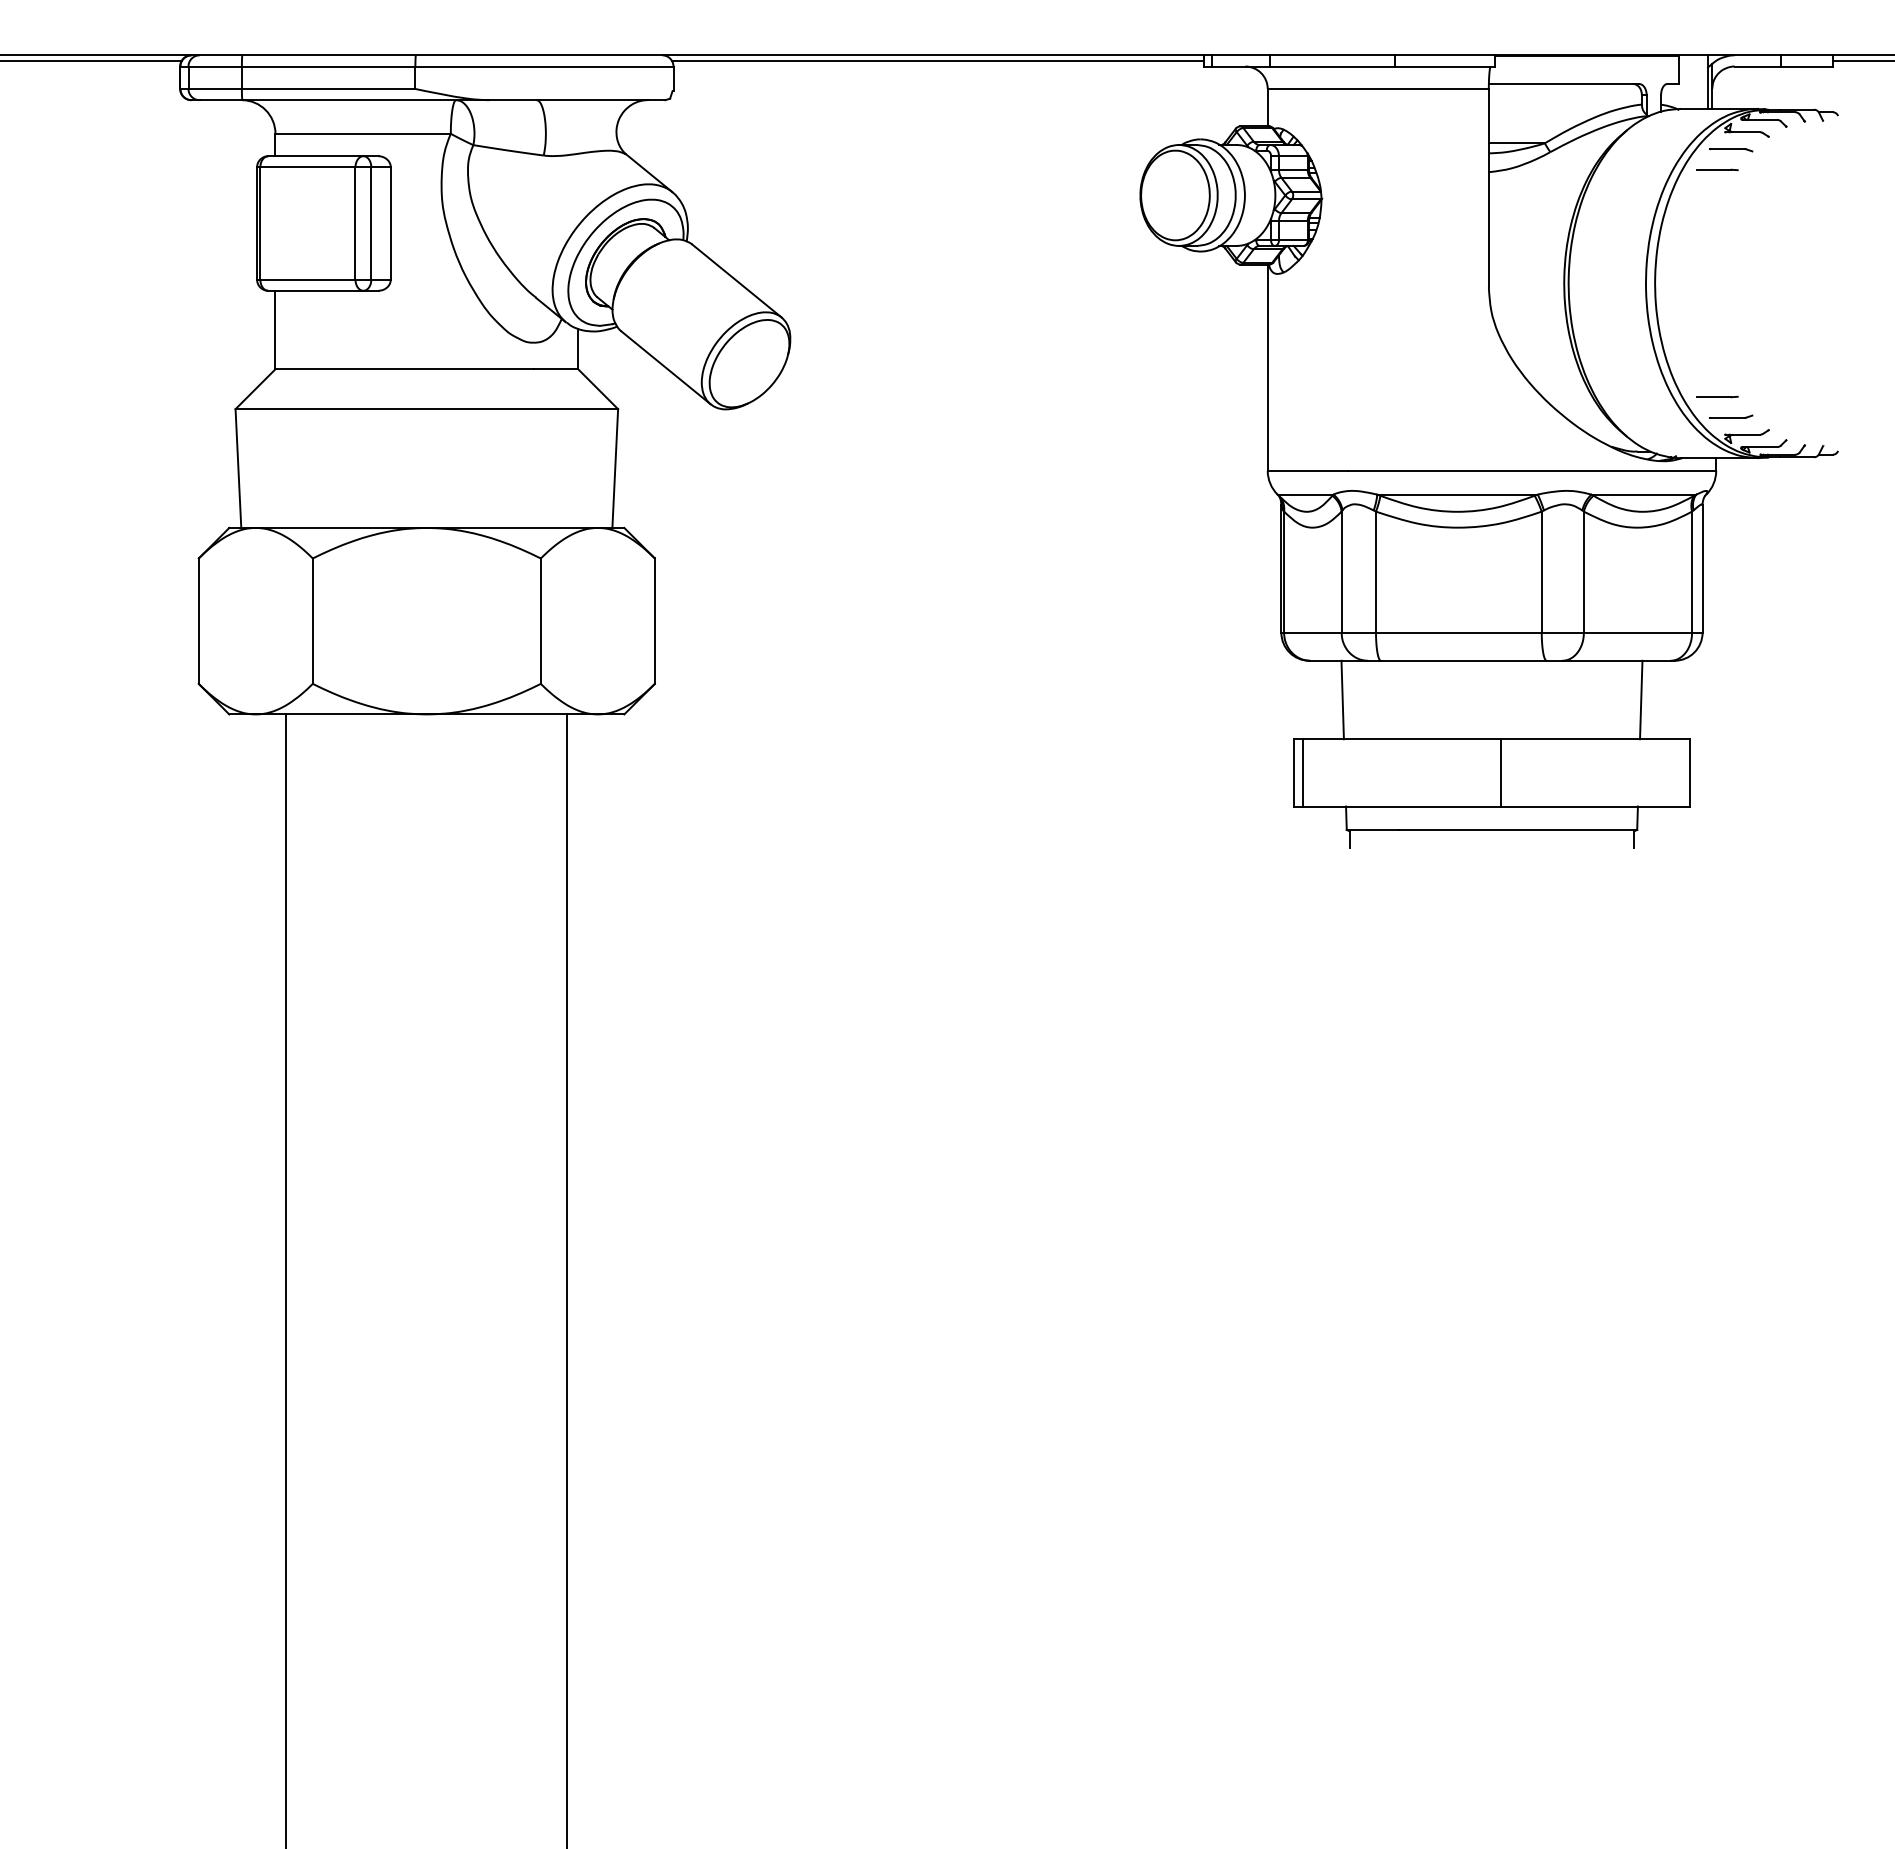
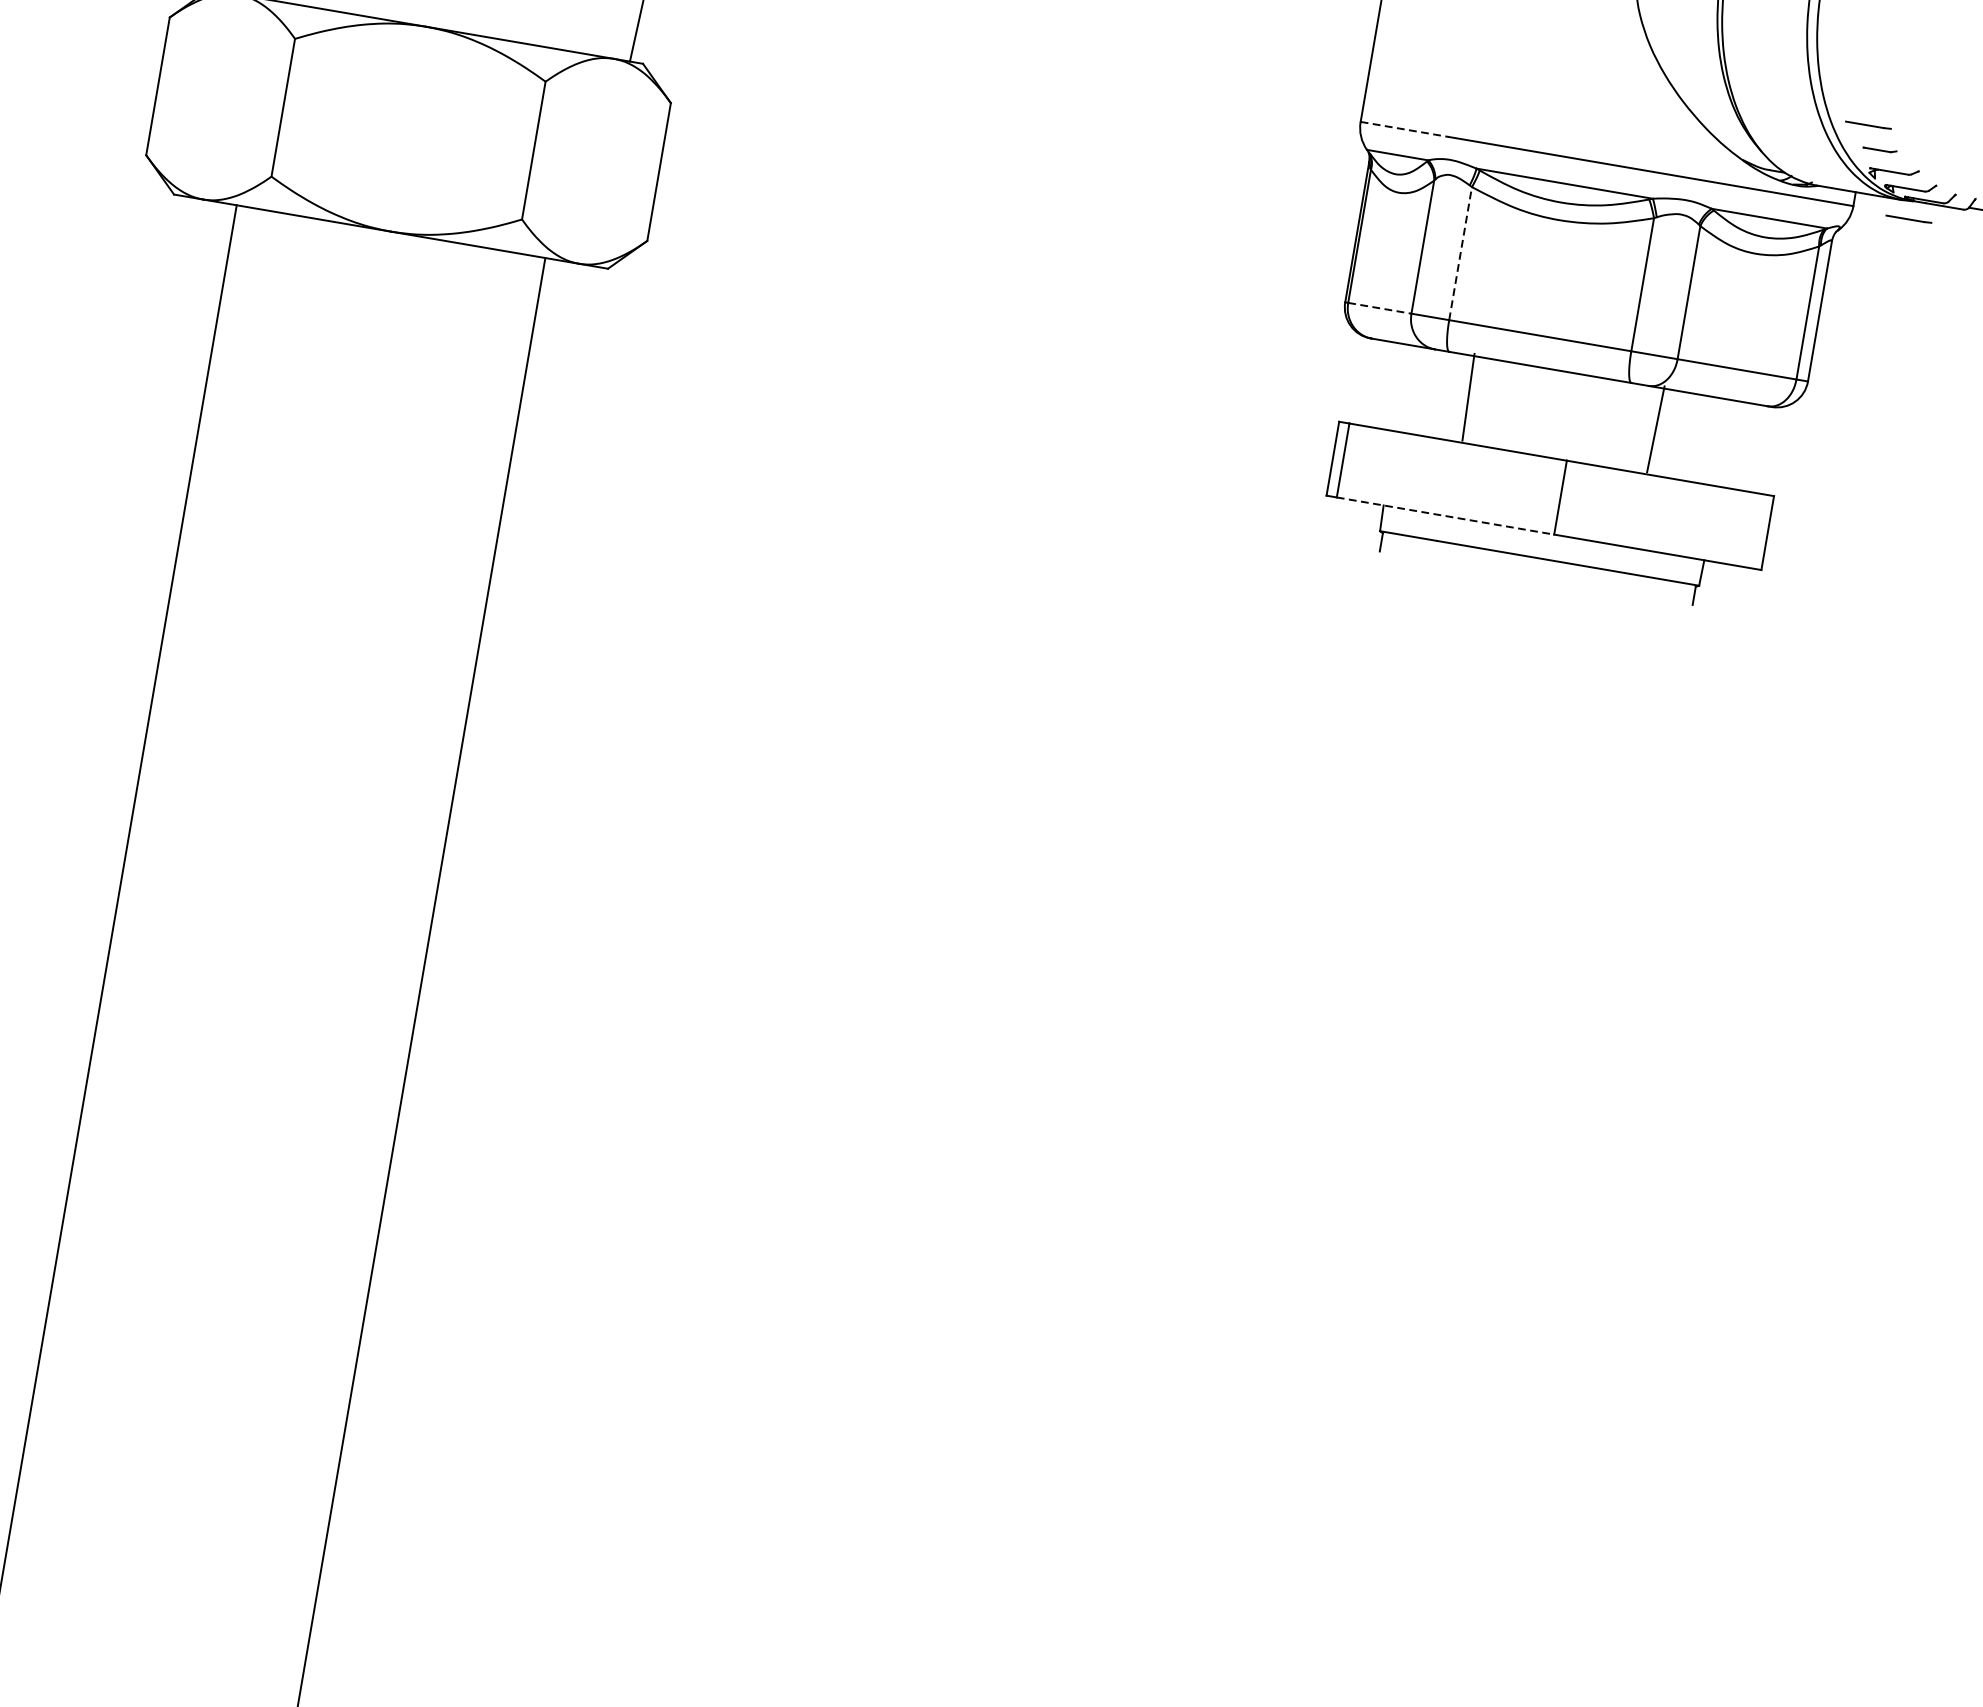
part: (1731, 416) -> (1880, 149), size x0.7
line: (1308, 470) -> (1405, 129), solid -> dashed
part: (1767, 473) -> (1909, 218), added
line: (1376, 572) -> (1461, 254), solid -> dashed
line: (1312, 632) -> (1379, 307), solid -> dashed
line: (1342, 699) -> (1468, 396), moved
line: (1641, 699) -> (1656, 428), moved
line: (1402, 806) -> (1445, 516), solid -> dashed

